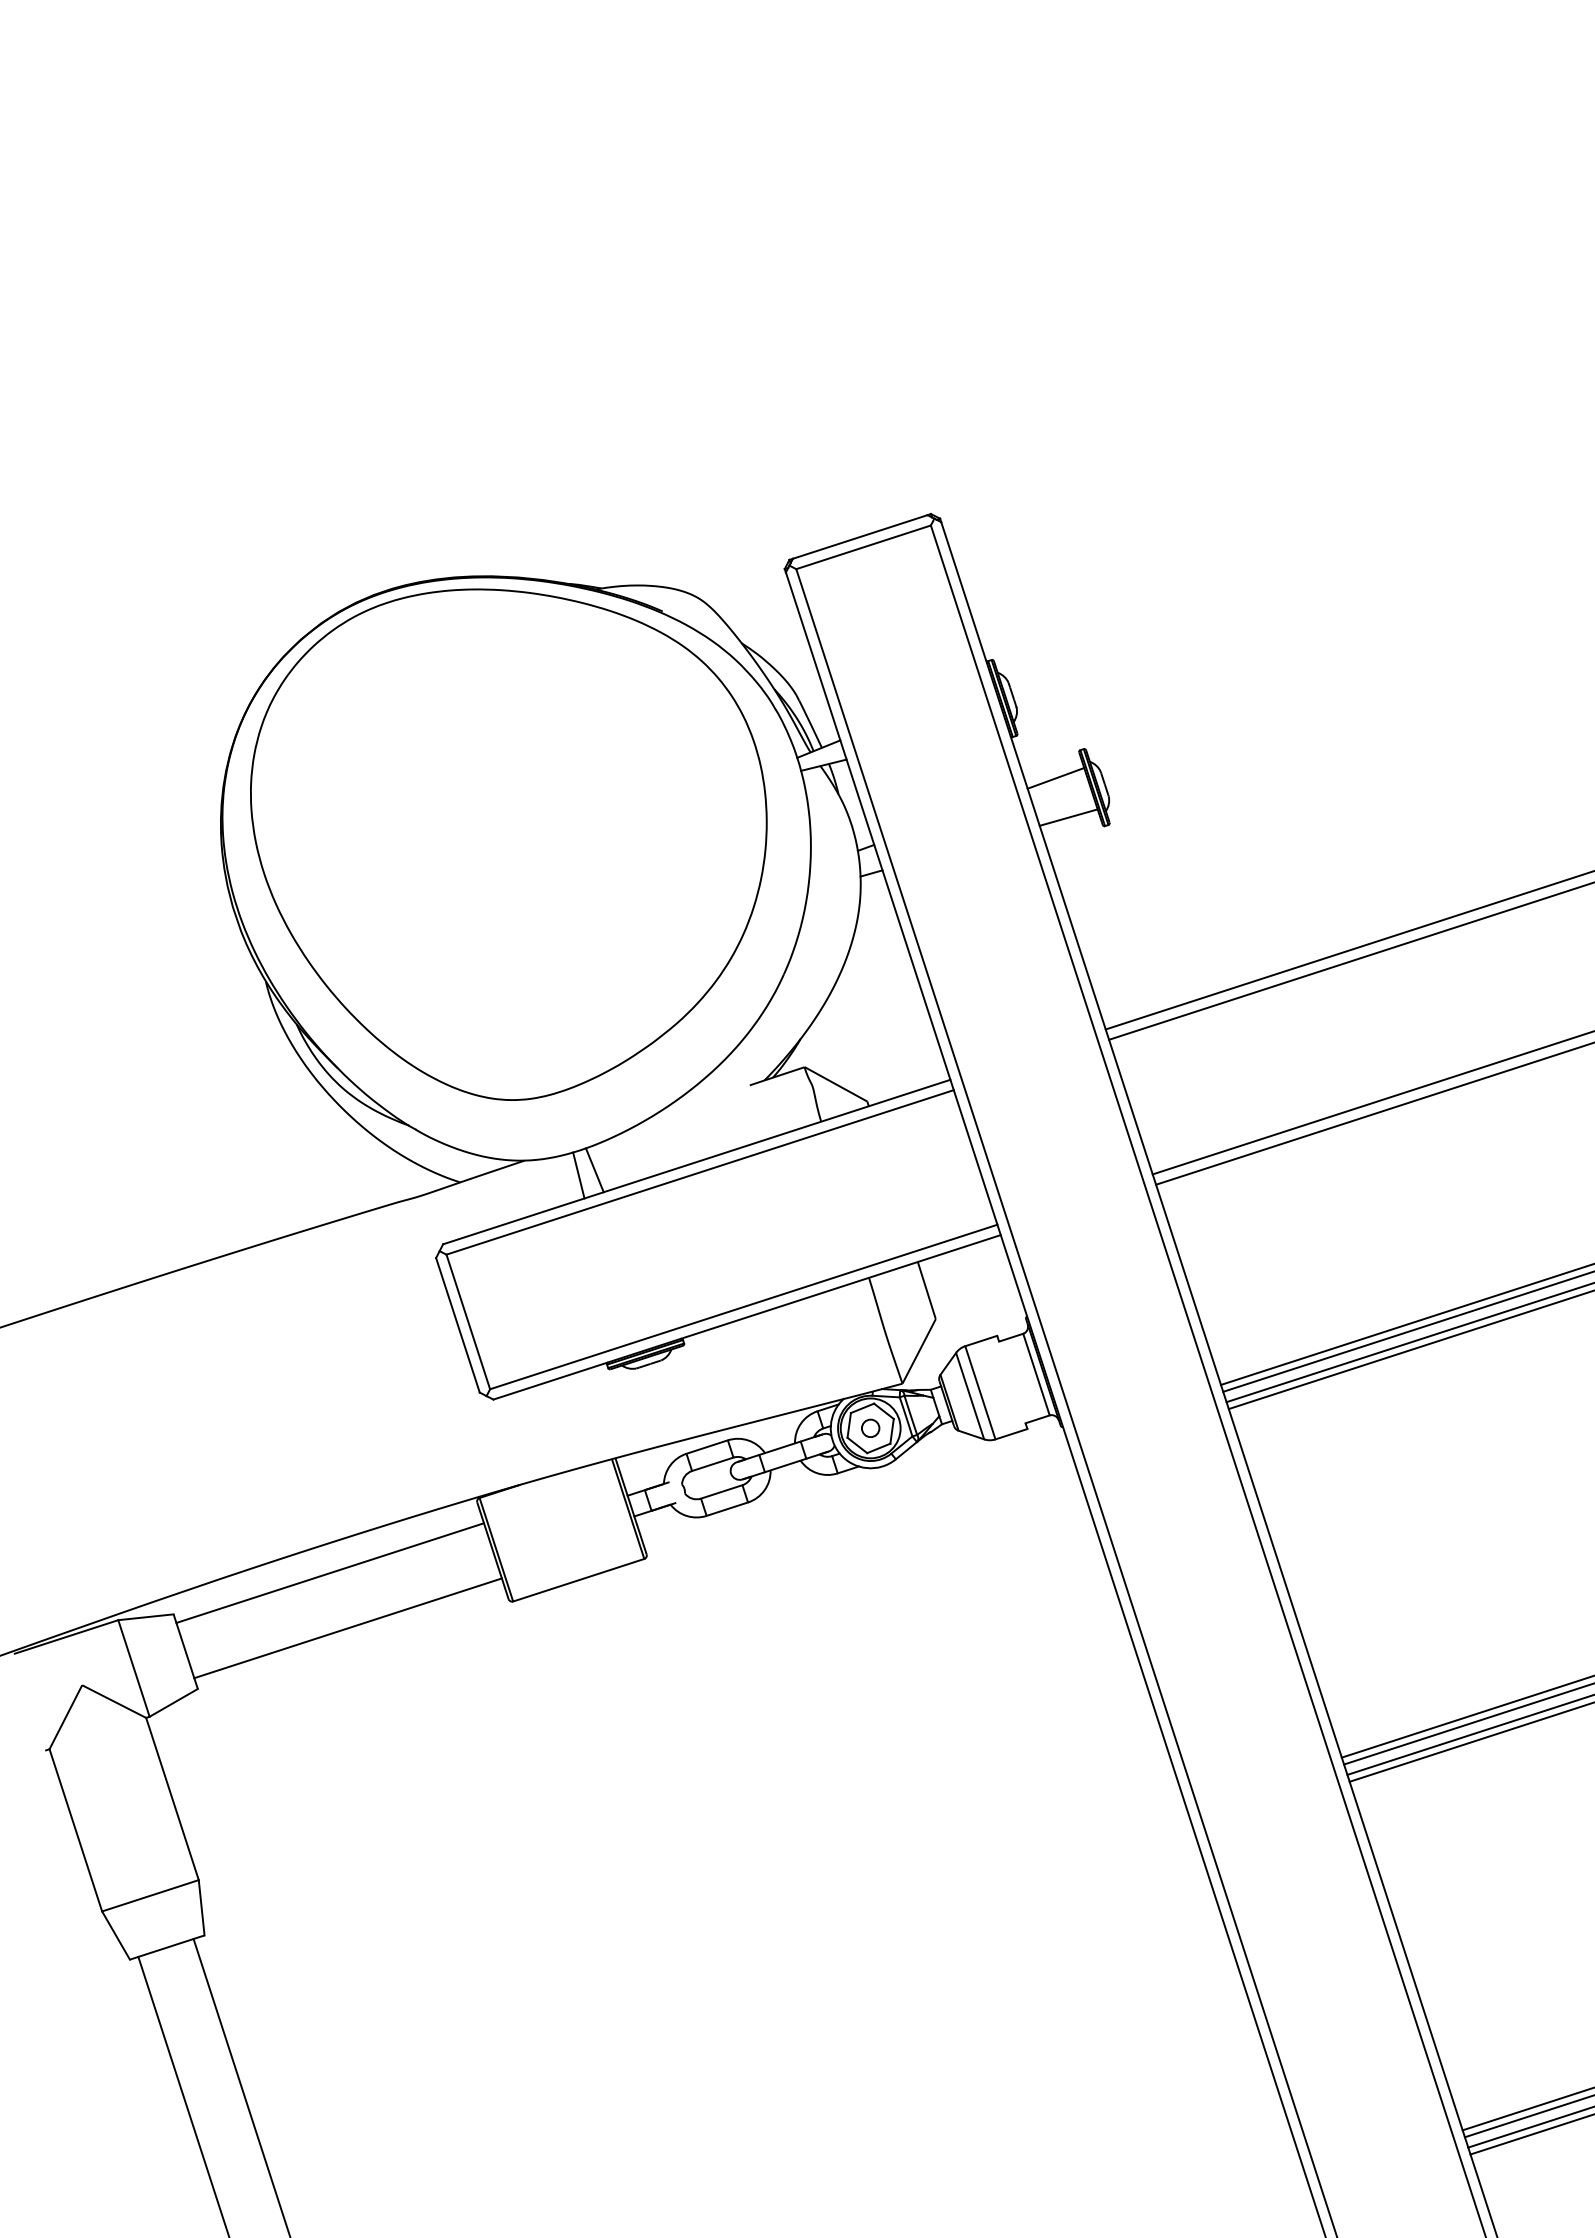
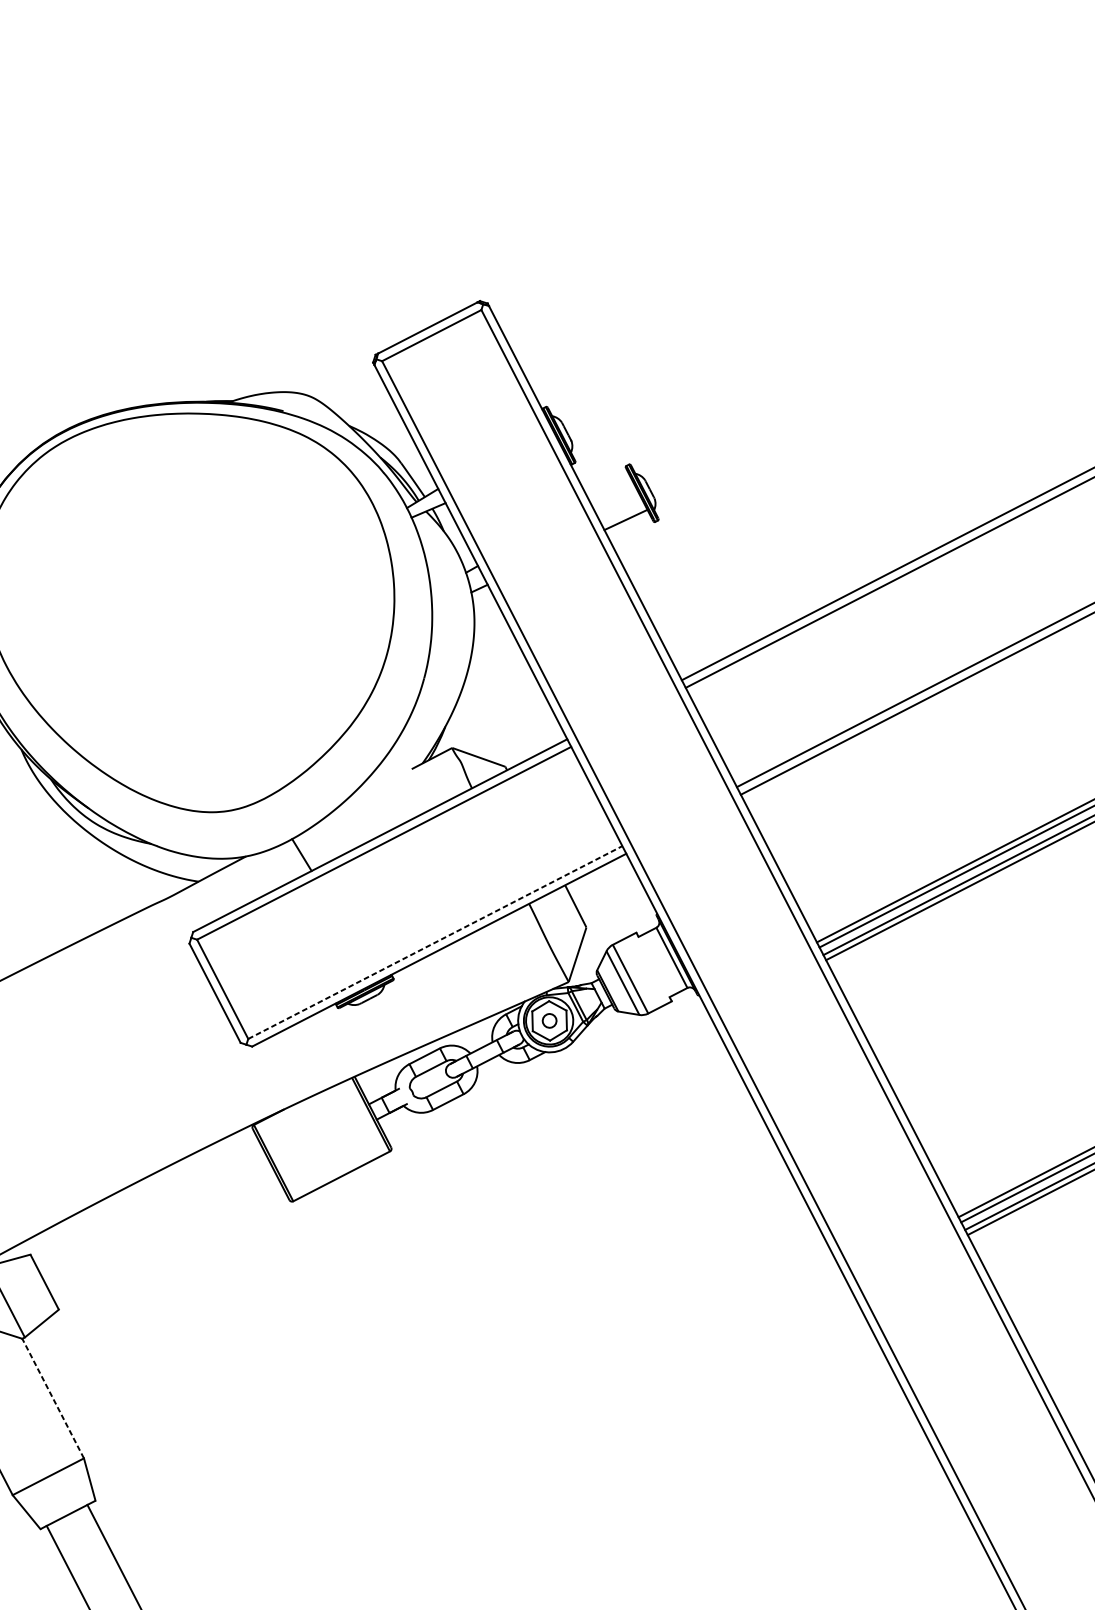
line: (1055, 778) -> (610, 491), removed
line: (578, 1175) -> (289, 861), removed
line: (743, 1307) -> (435, 942), solid -> dashed
line: (329, 1572) -> (146, 1202), removed
line: (347, 1628) -> (167, 1243), removed
line: (172, 1798) -> (53, 1398), solid -> dashed

